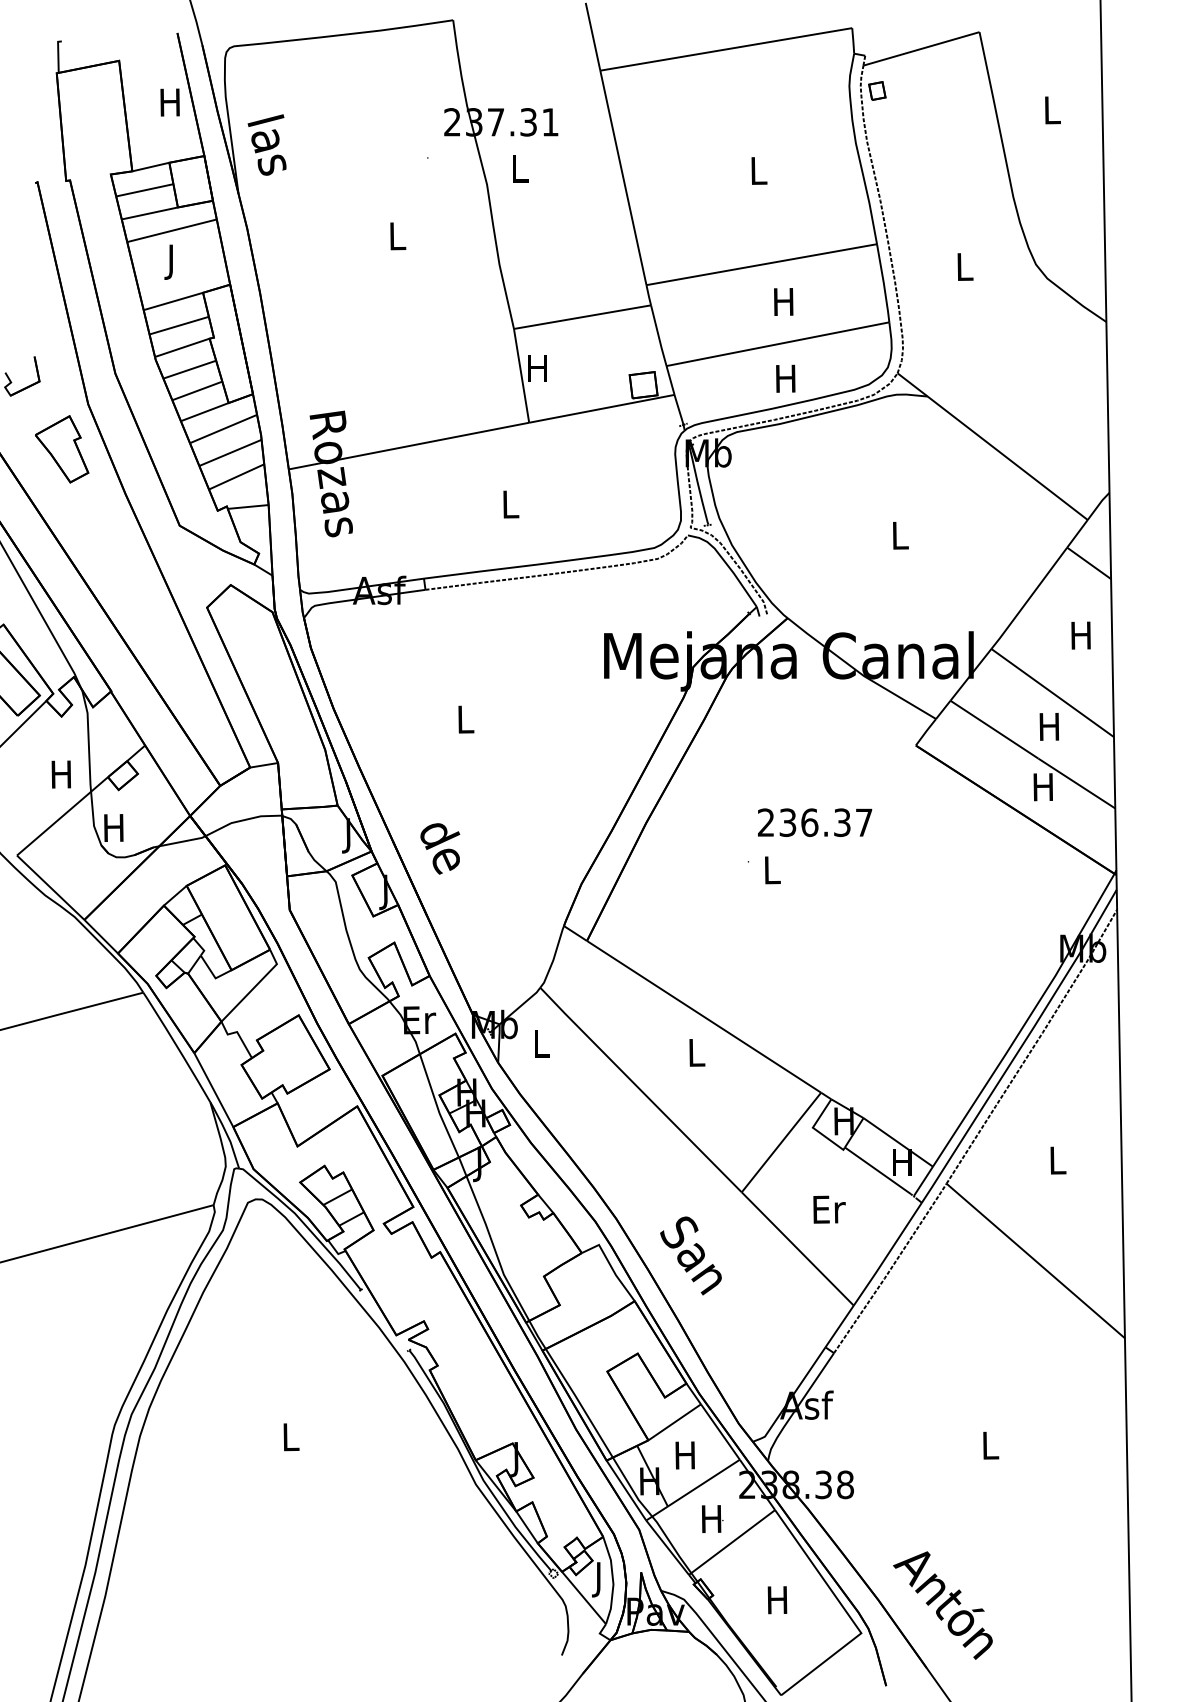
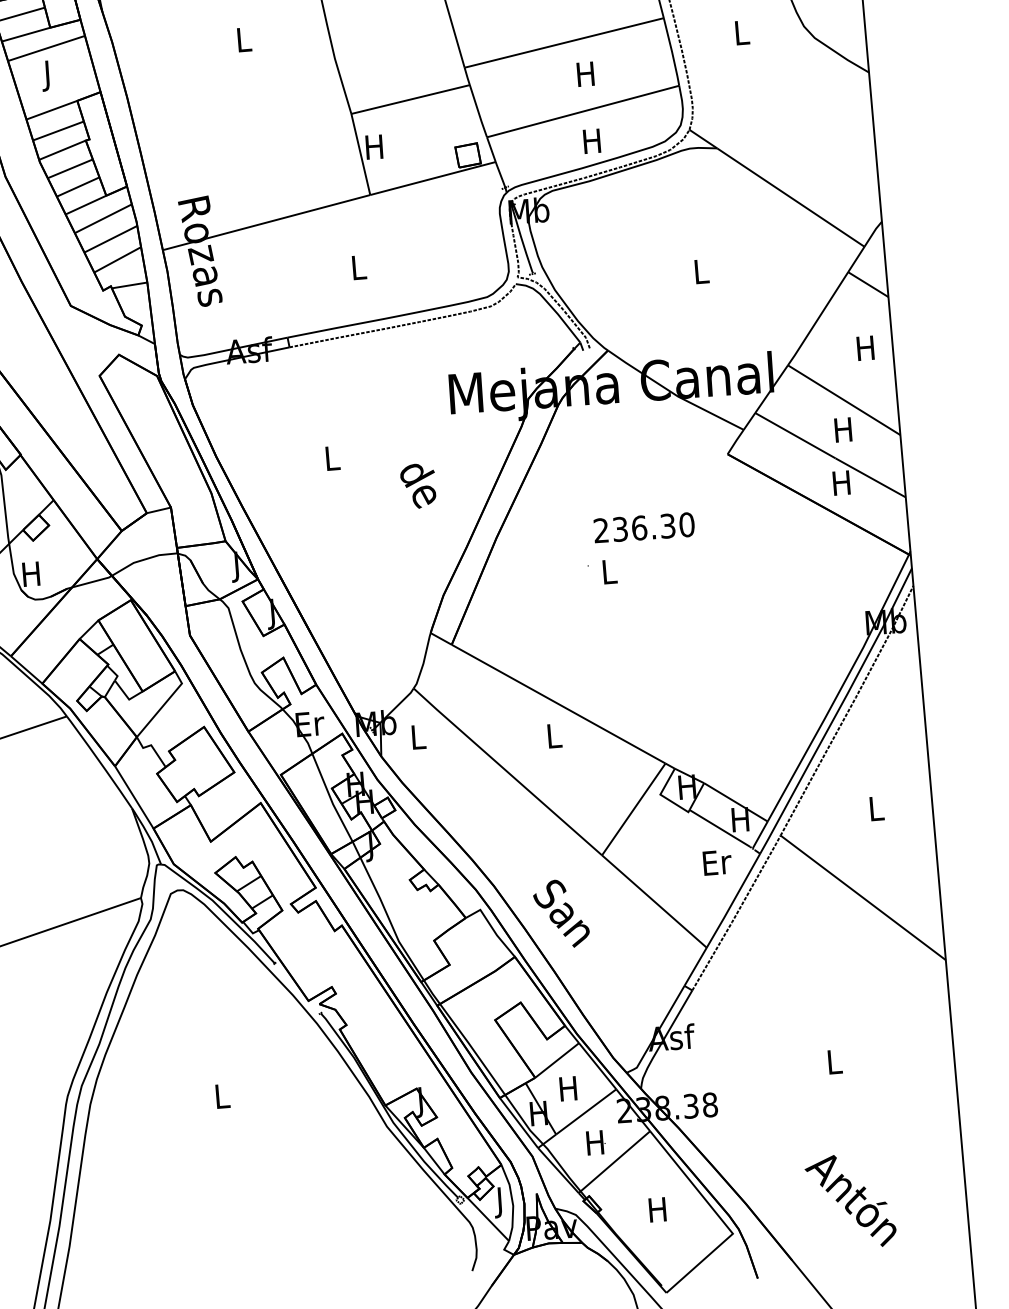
text: (863, 822) -> (686, 524), 236.37 -> 236.30
text: (440, 848) -> (418, 485), moved
text: (829, 1209) -> (717, 862), moved
text: (942, 1605) -> (850, 1201), moved

